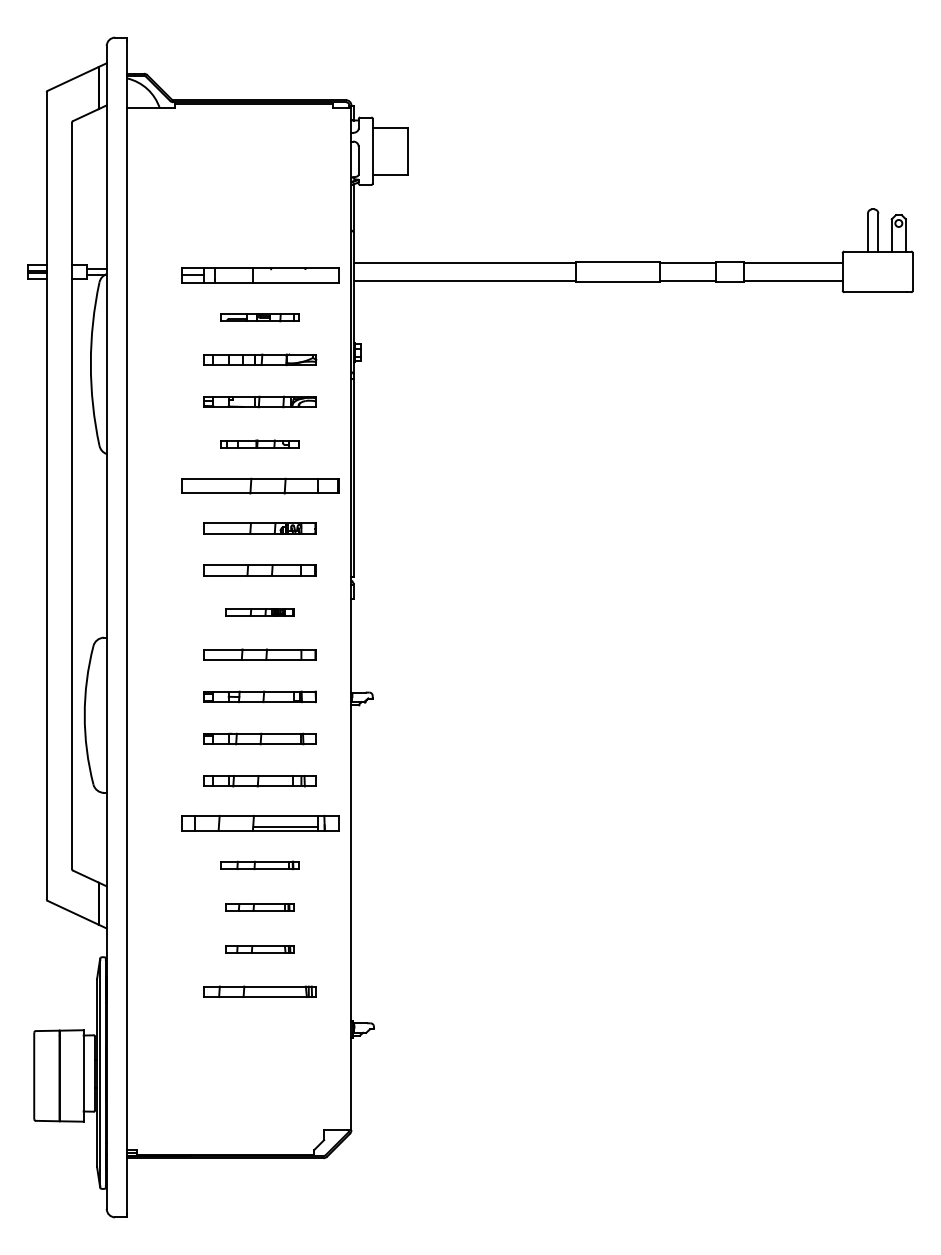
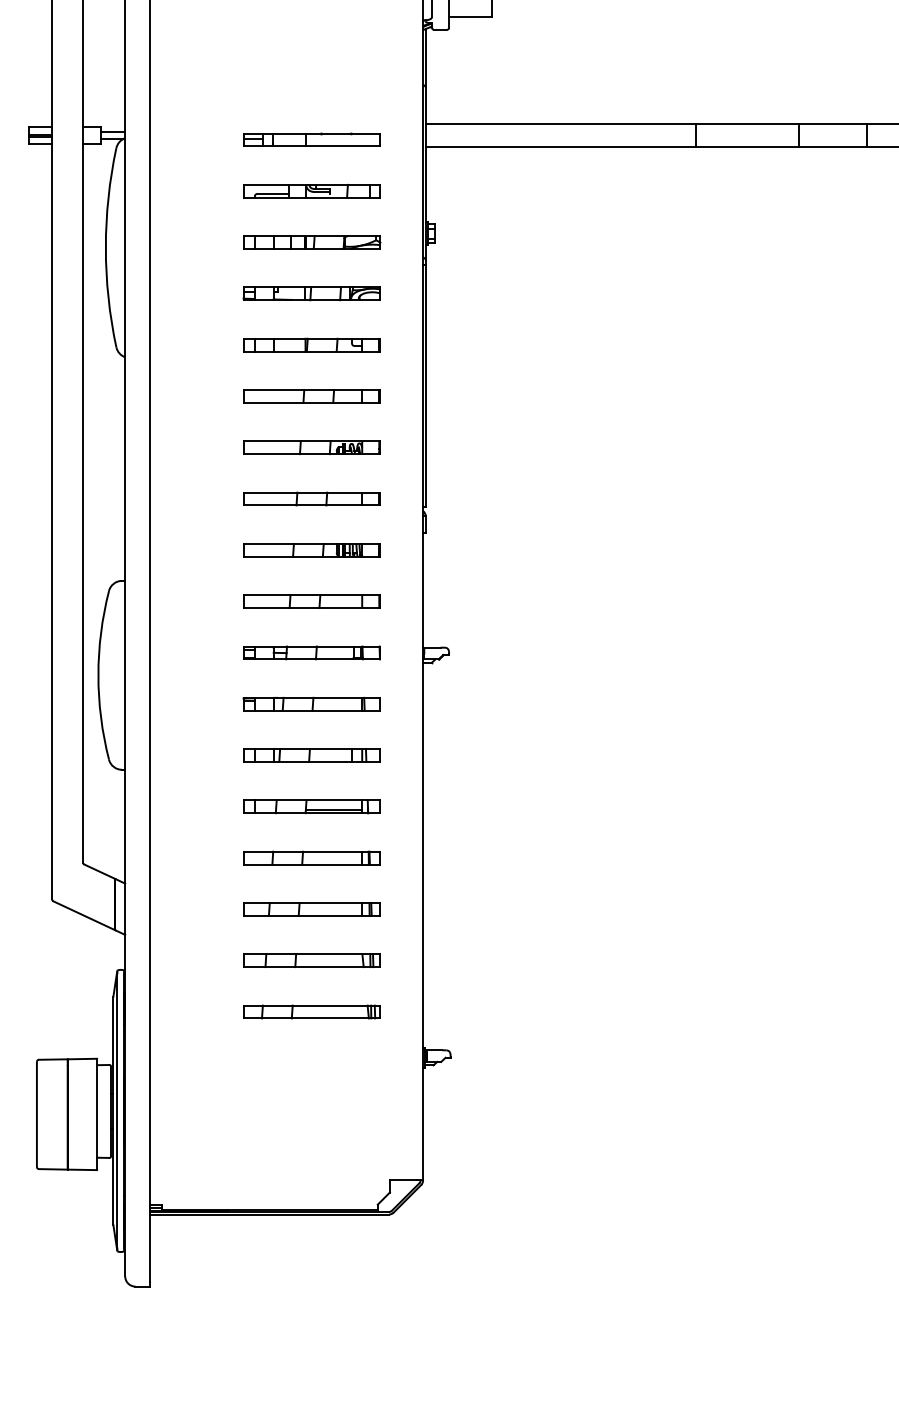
part: (259, 275) -> (311, 139), size x0.71
part: (259, 317) -> (311, 191), size x1.43
part: (259, 444) -> (311, 345), size x1.43
part: (259, 486) -> (311, 396), size x0.71
part: (259, 612) -> (311, 550), size x1.67
part: (259, 823) -> (311, 807), size x0.71
part: (259, 865) -> (311, 858), size x1.43
part: (259, 907) -> (311, 909), size x1.67
part: (259, 949) -> (311, 960), size x1.67

